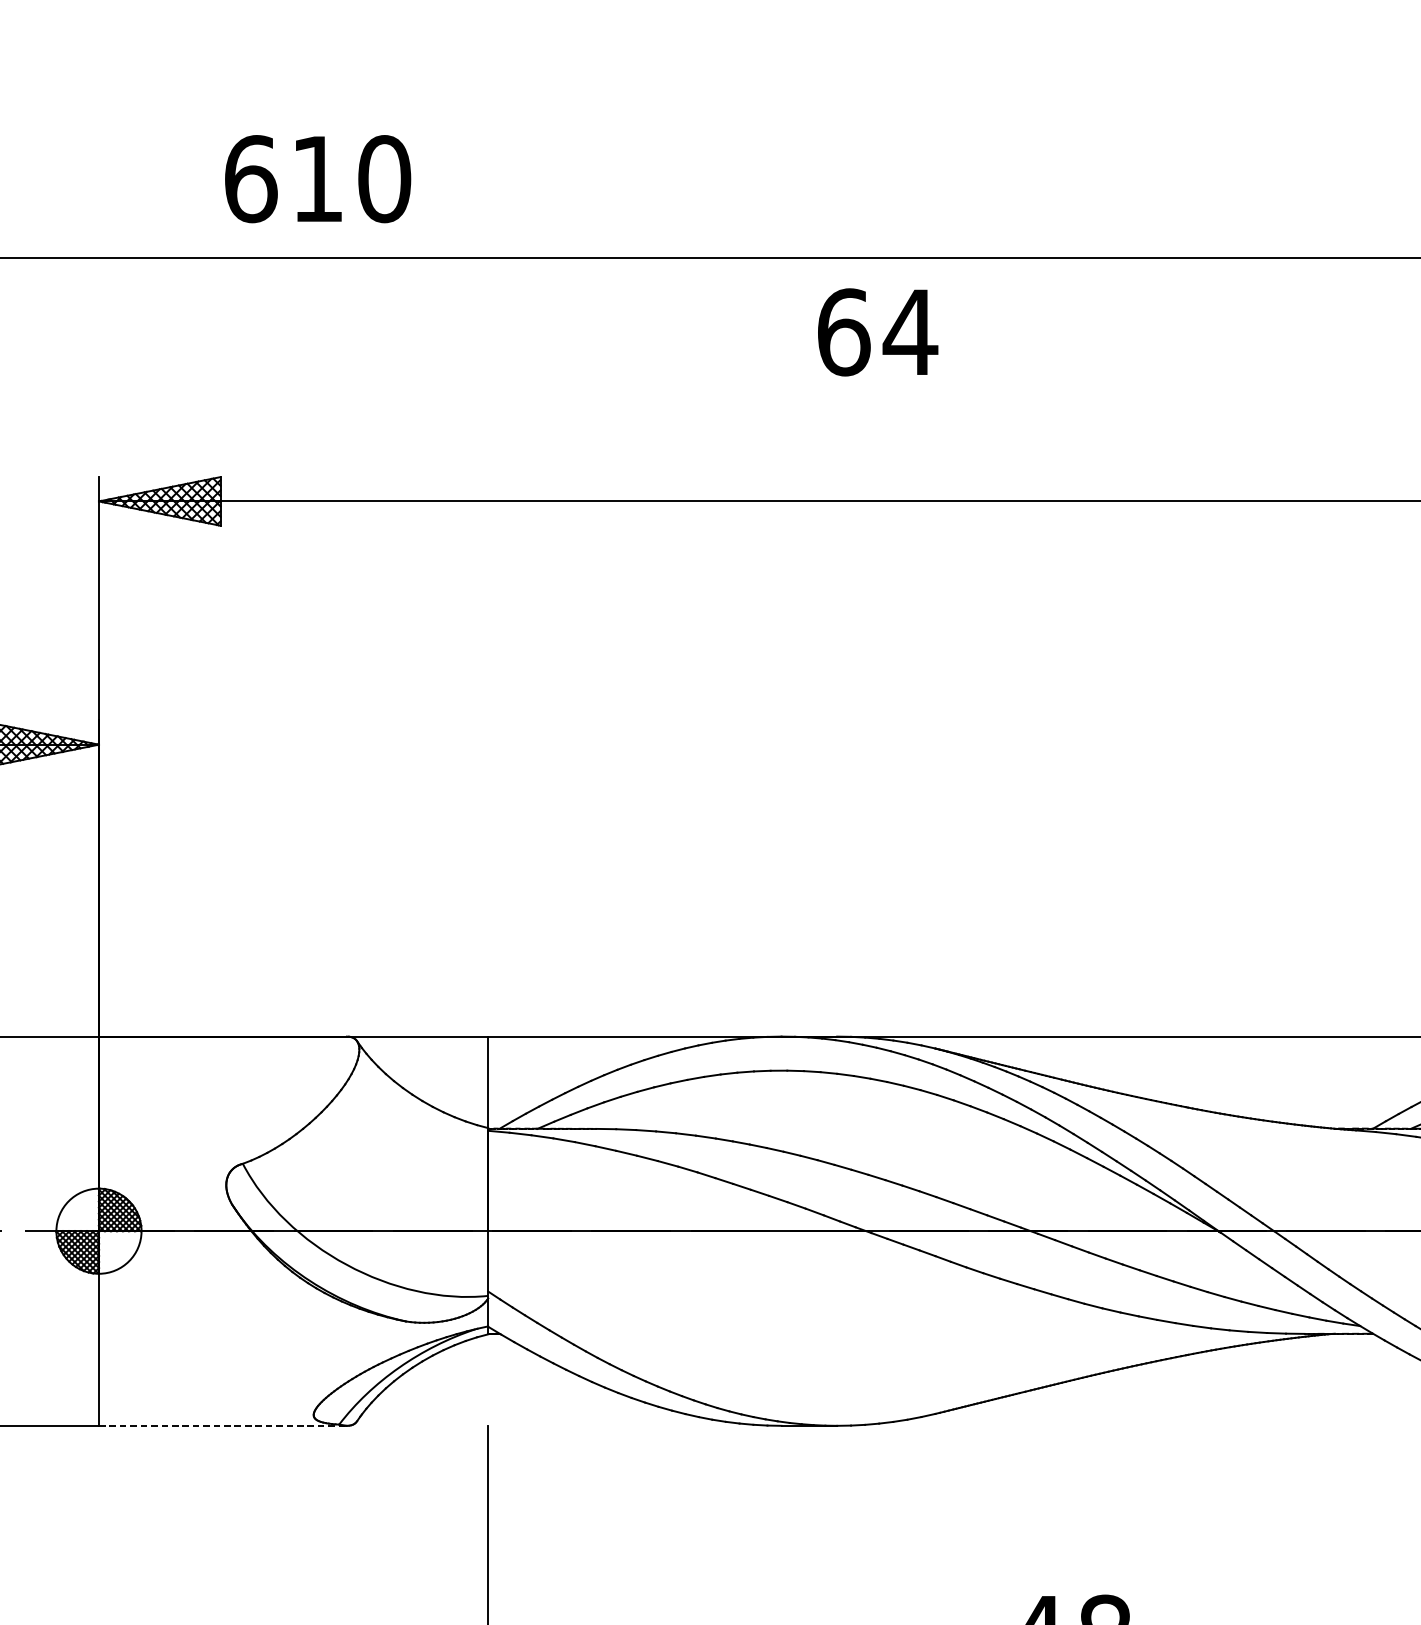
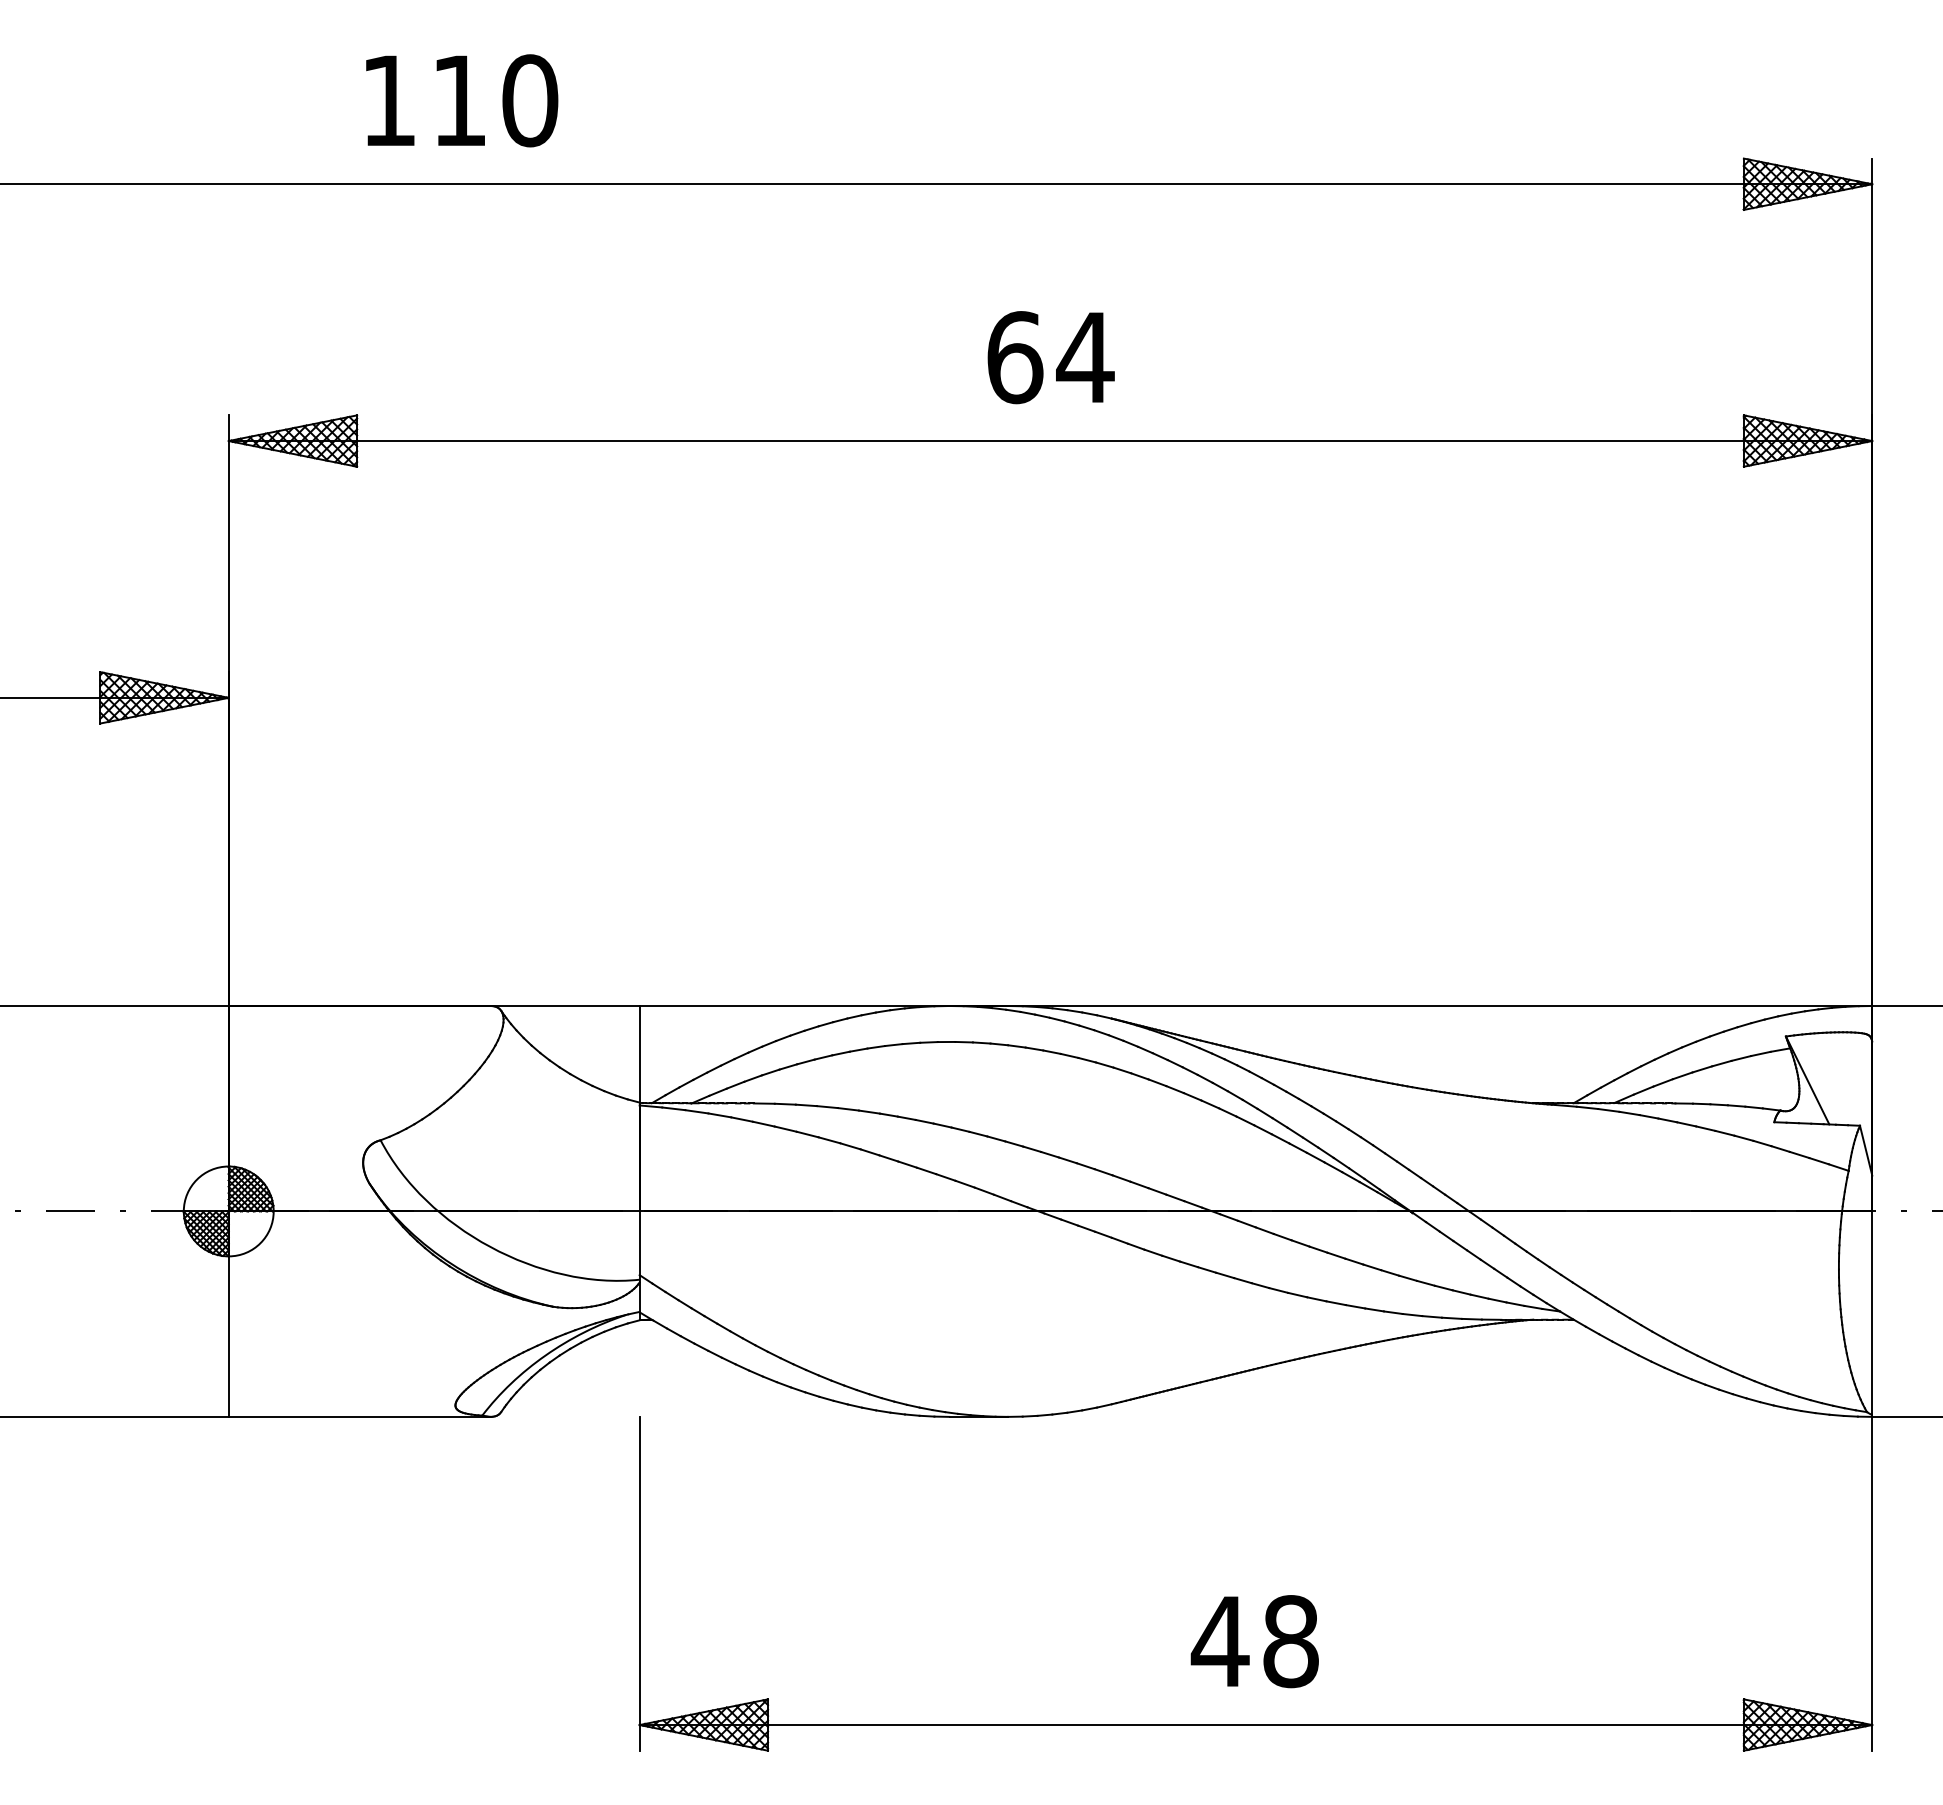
text: (251, 178) -> (389, 100), 610 -> 110
text: (877, 332) -> (1050, 357), moved
line: (222, 1425) -> (359, 1416), dashed -> solid

